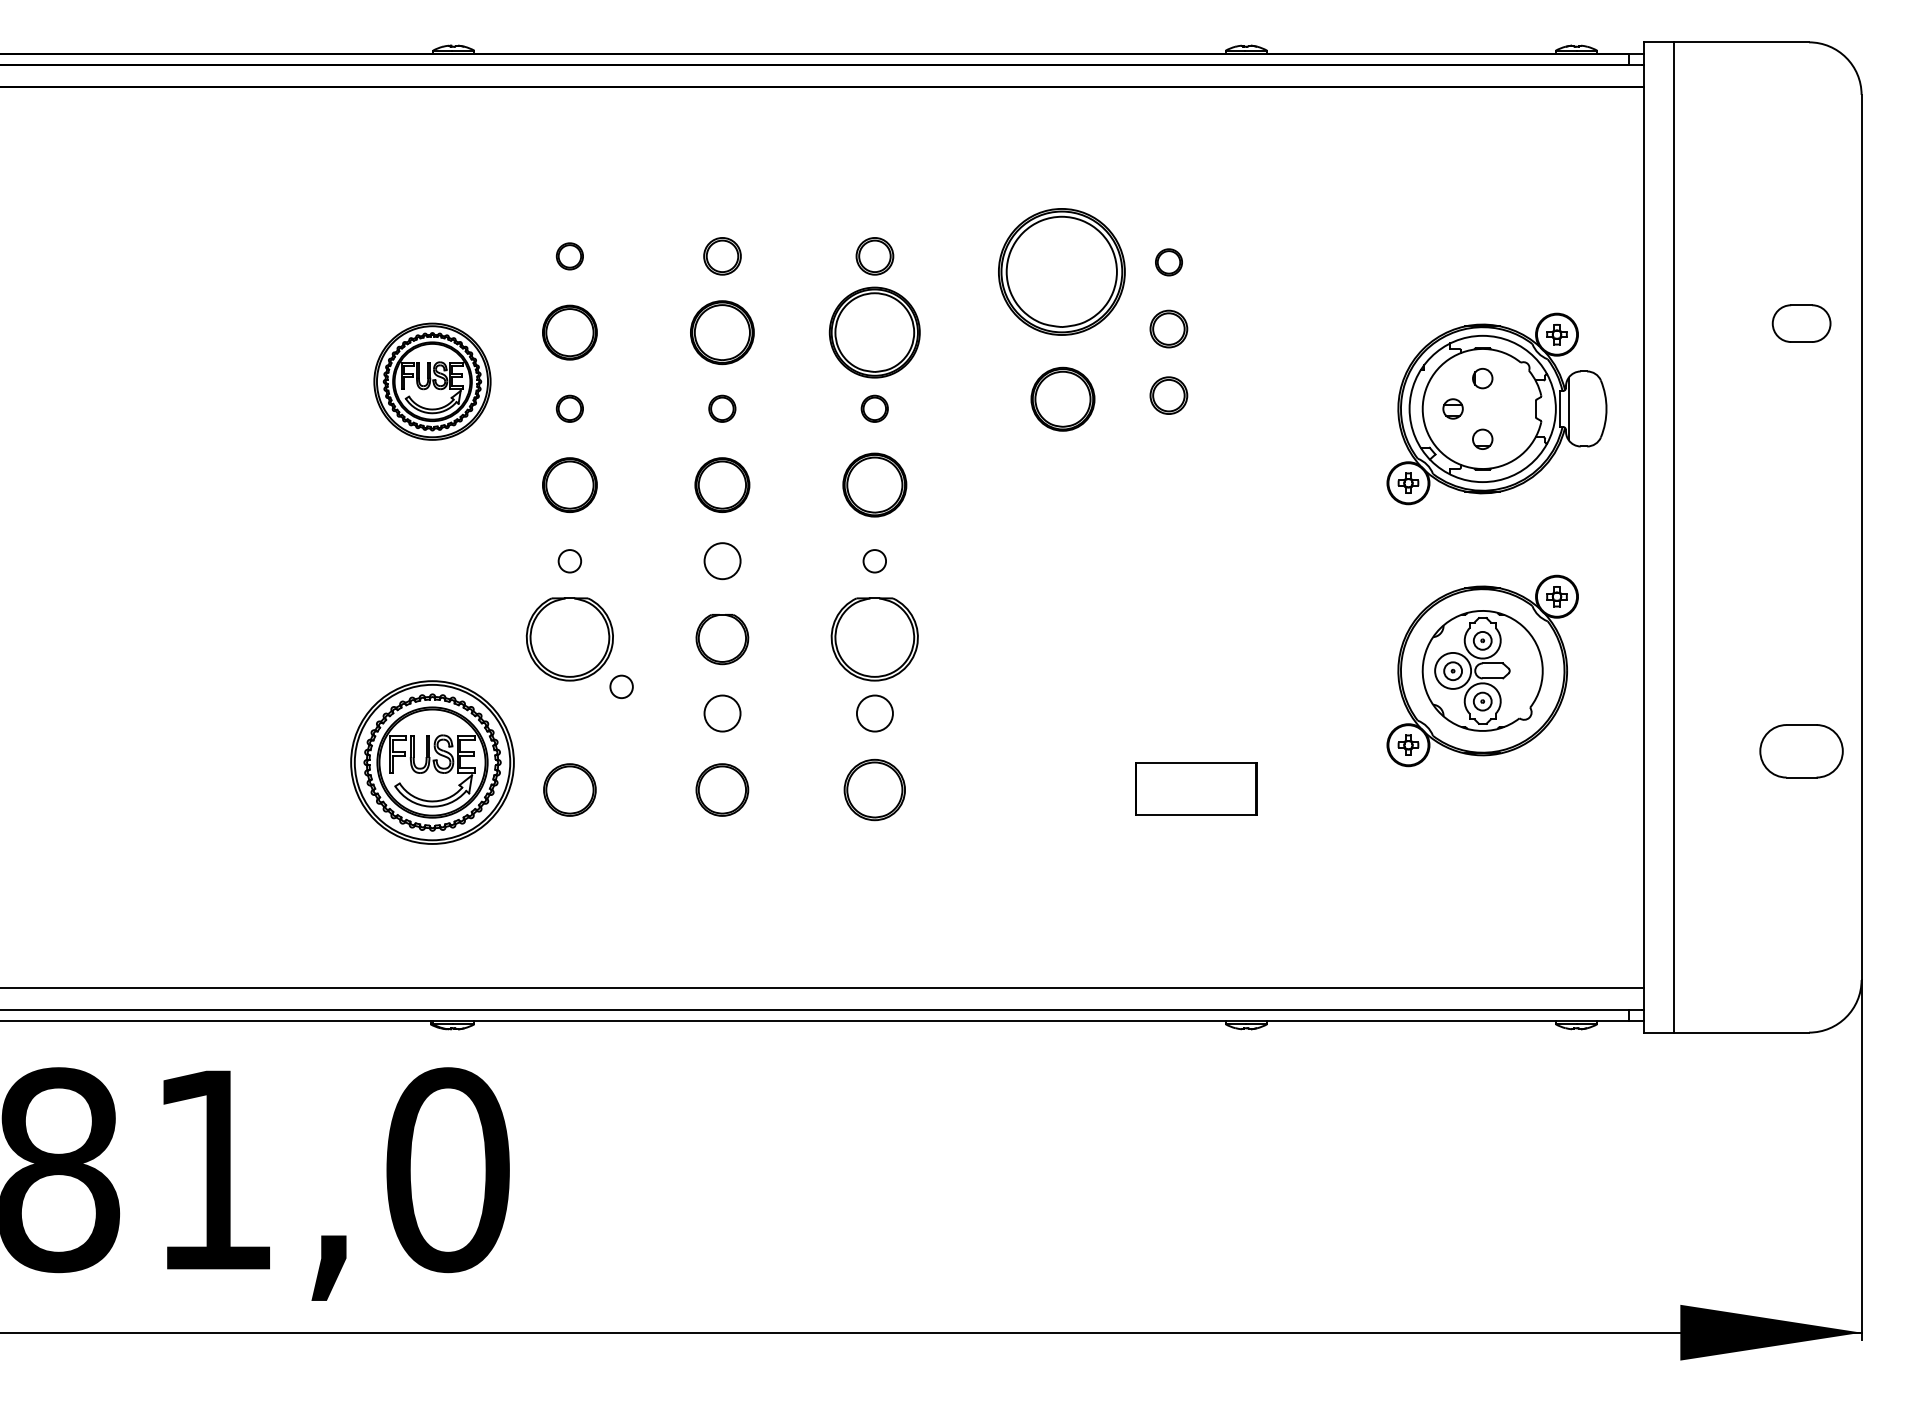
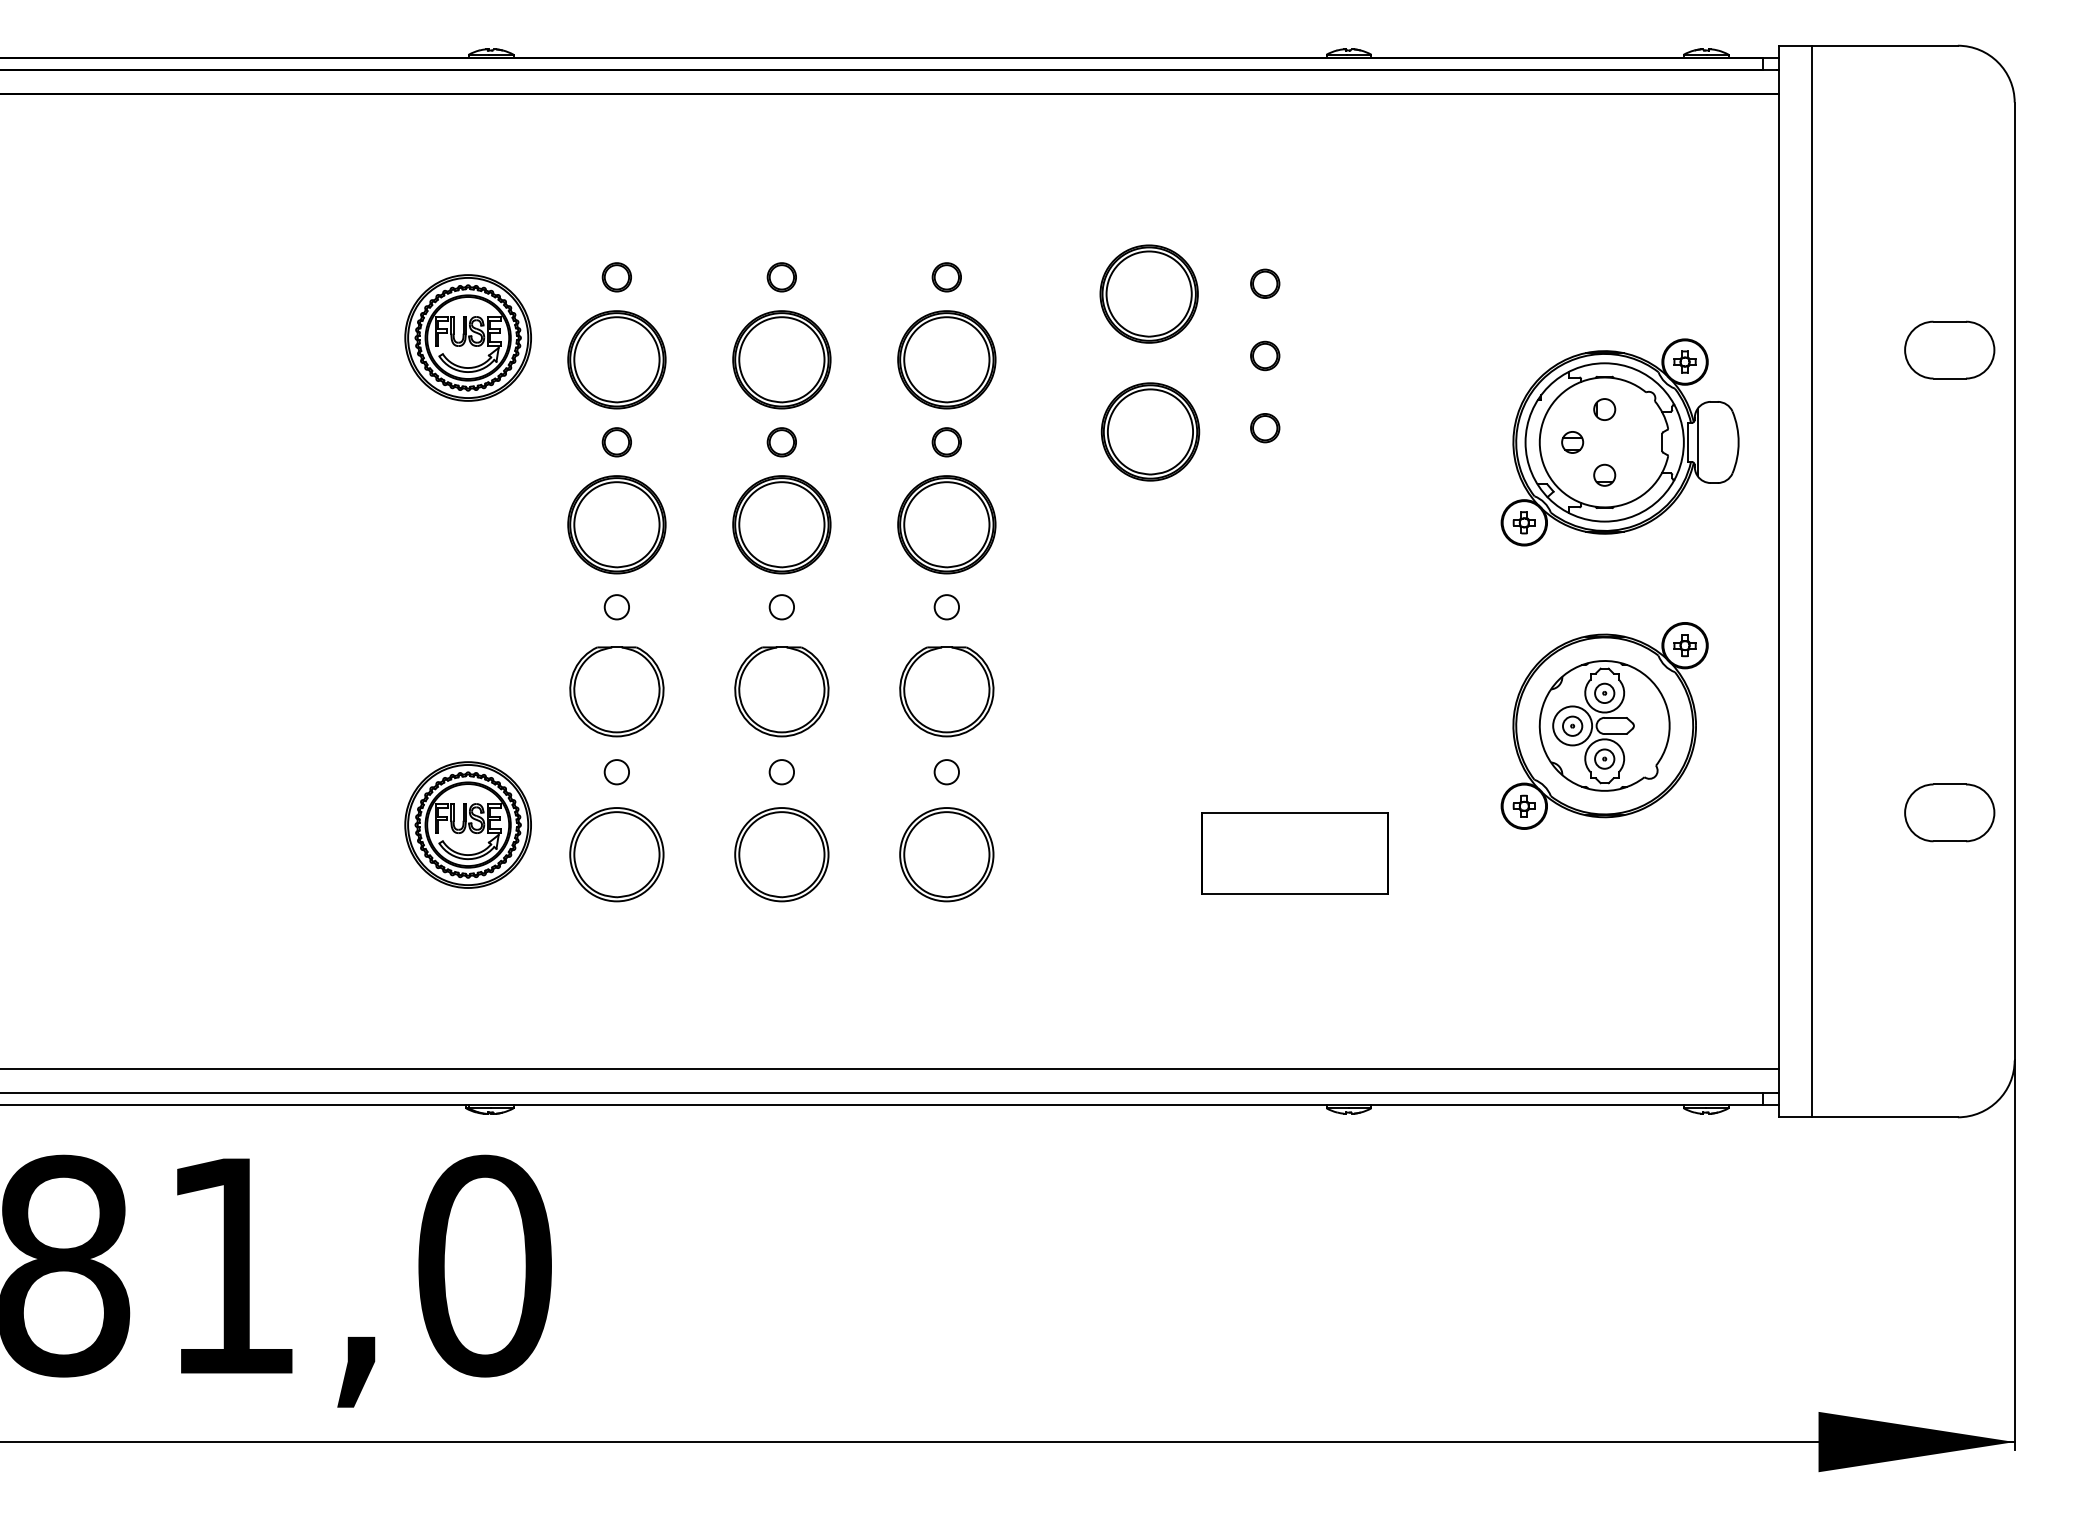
part: (722, 256) -> (781, 277), size x0.71
part: (874, 256) -> (946, 277), size x0.71
part: (1061, 271) -> (1148, 293), size x0.71
part: (1801, 323) -> (1949, 349), size x1.43
part: (1169, 328) -> (1265, 355), size x0.71
part: (569, 332) -> (616, 359), size x1.67
part: (722, 332) -> (781, 359), size x1.43
part: (431, 381) -> (467, 337), moved
part: (1169, 396) -> (1265, 428), size x0.71
part: (1062, 398) -> (1150, 431), size x1.43
part: (569, 484) -> (616, 524), size x1.67
part: (722, 484) -> (781, 524), size x1.67
part: (874, 484) -> (946, 524), size x1.43
circle: (722, 561) -> (781, 607), size x0.62
part: (722, 639) -> (781, 691), size x1.67
circle: (621, 687) -> (616, 772), moved
circle: (722, 713) -> (781, 772), size x0.62
circle: (874, 713) -> (946, 772), size x0.62
part: (431, 762) -> (467, 824), size x0.71
part: (1196, 788) -> (1294, 853), size x1.43
part: (569, 789) -> (616, 854), size x1.67
part: (722, 789) -> (781, 854), size x1.67
part: (874, 789) -> (946, 854), size x1.43

